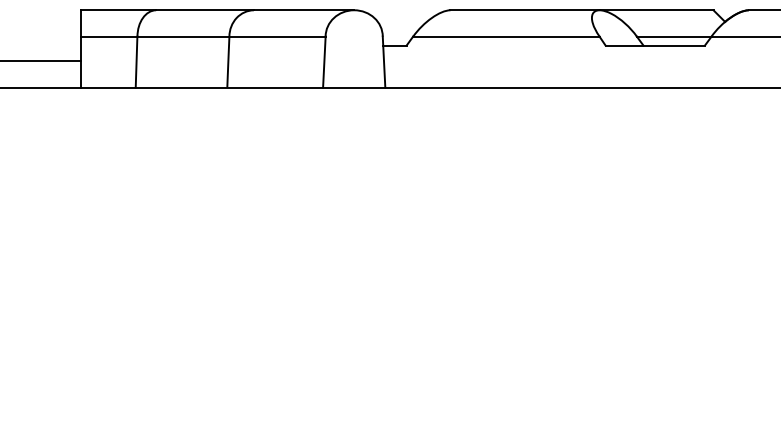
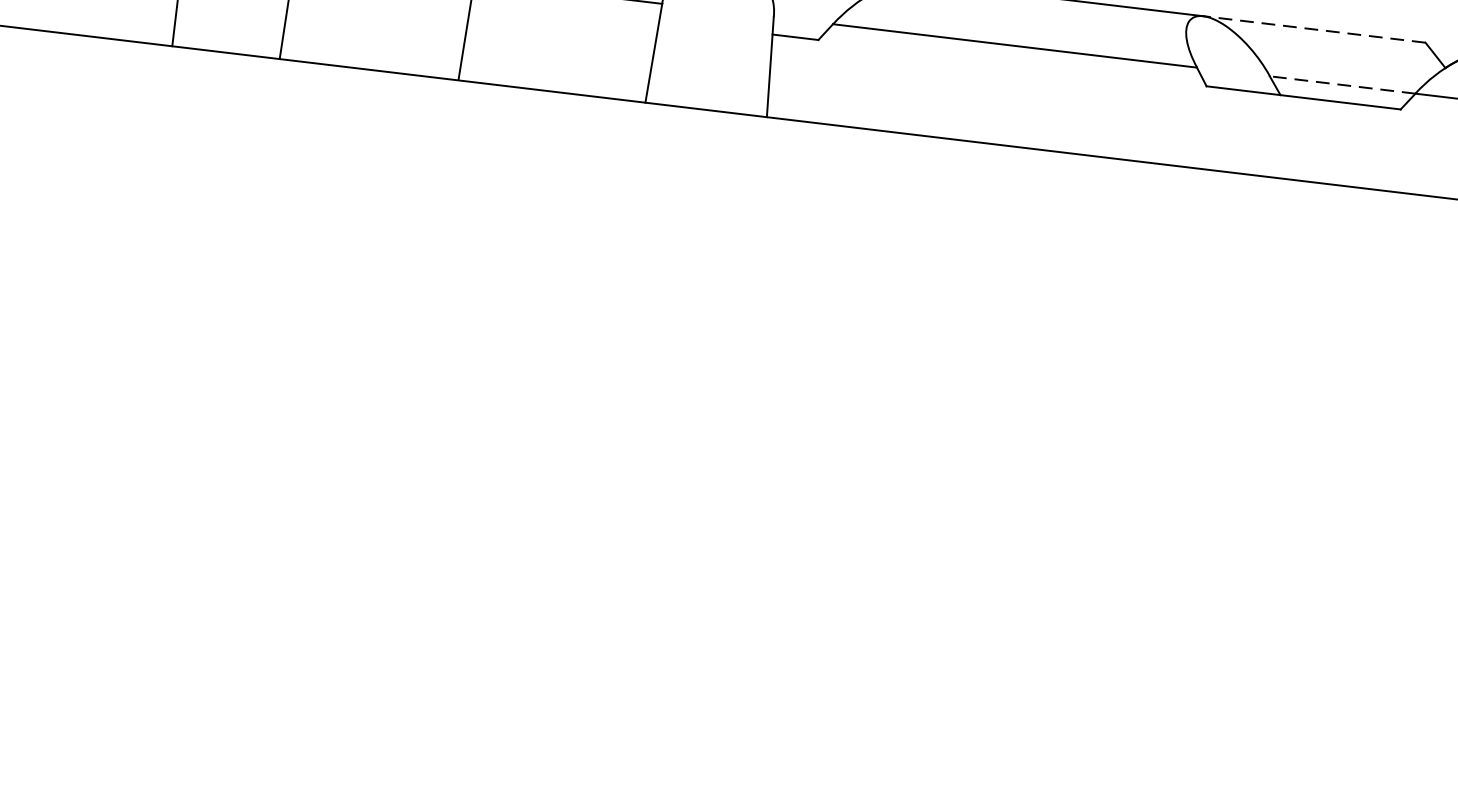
line: (656, 10) -> (1314, 29), solid -> dashed
line: (673, 36) -> (1341, 84), solid -> dashed

